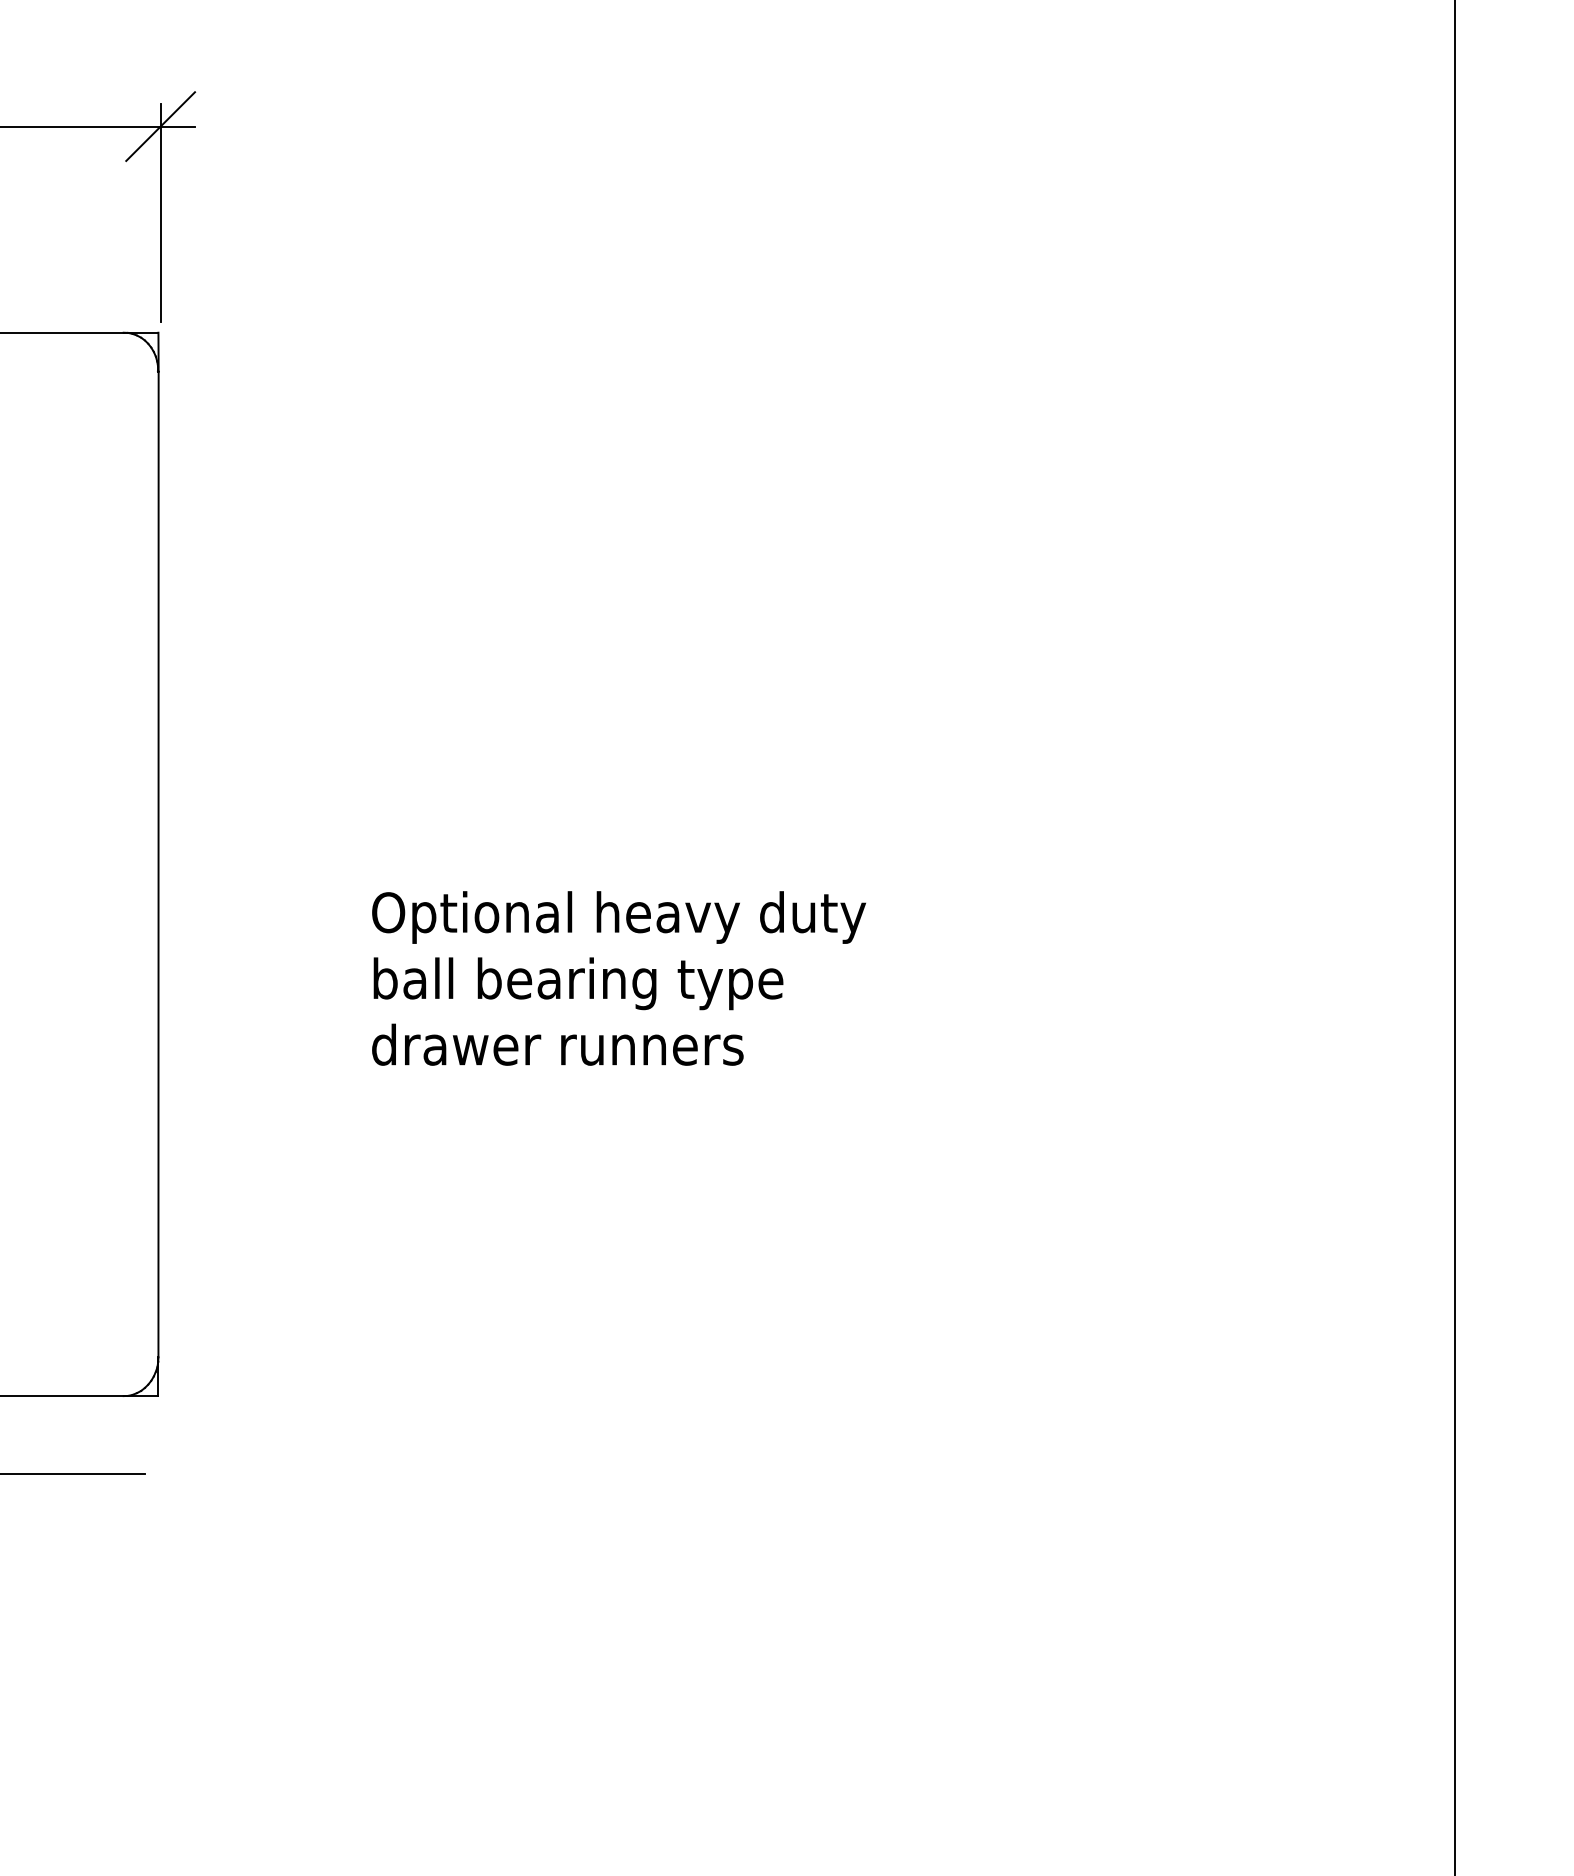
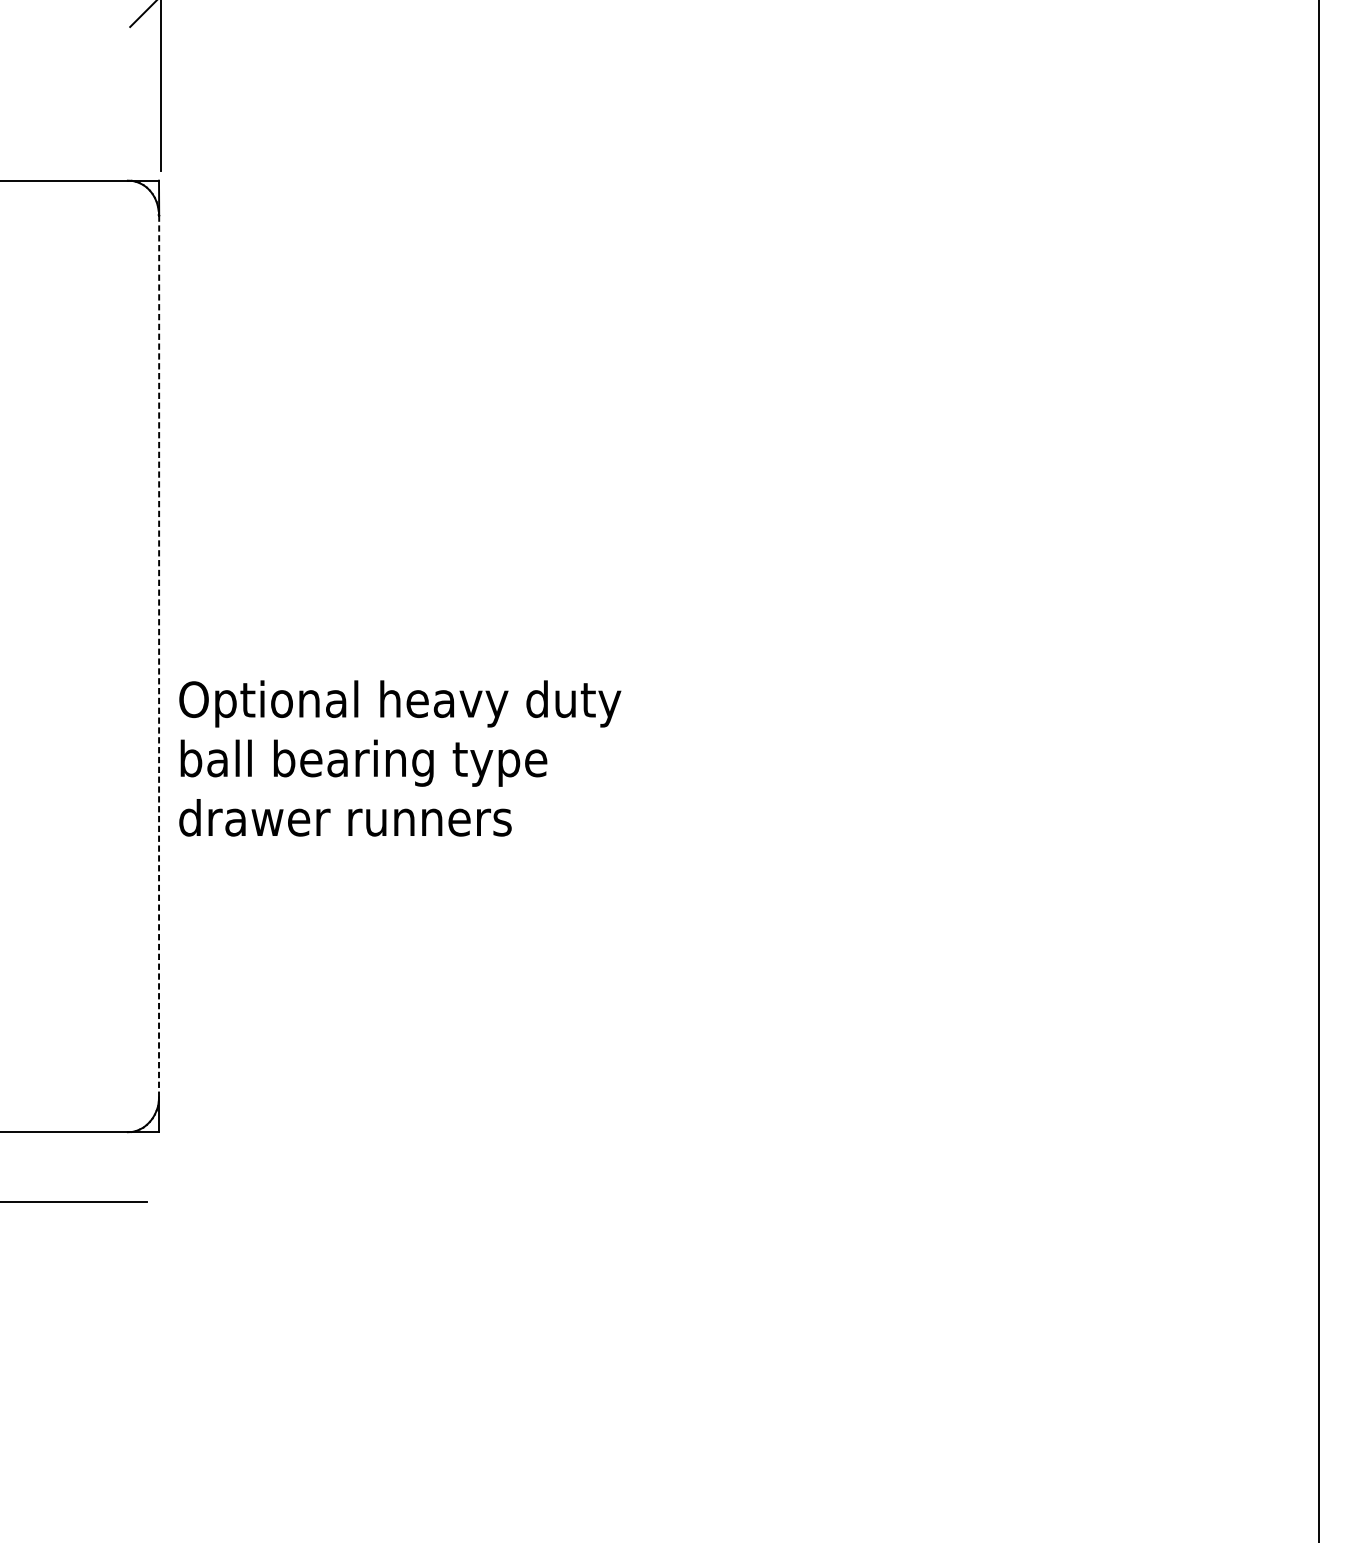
line: (158, 864) -> (159, 656), solid -> dashed
text: (618, 978) -> (399, 758), moved

